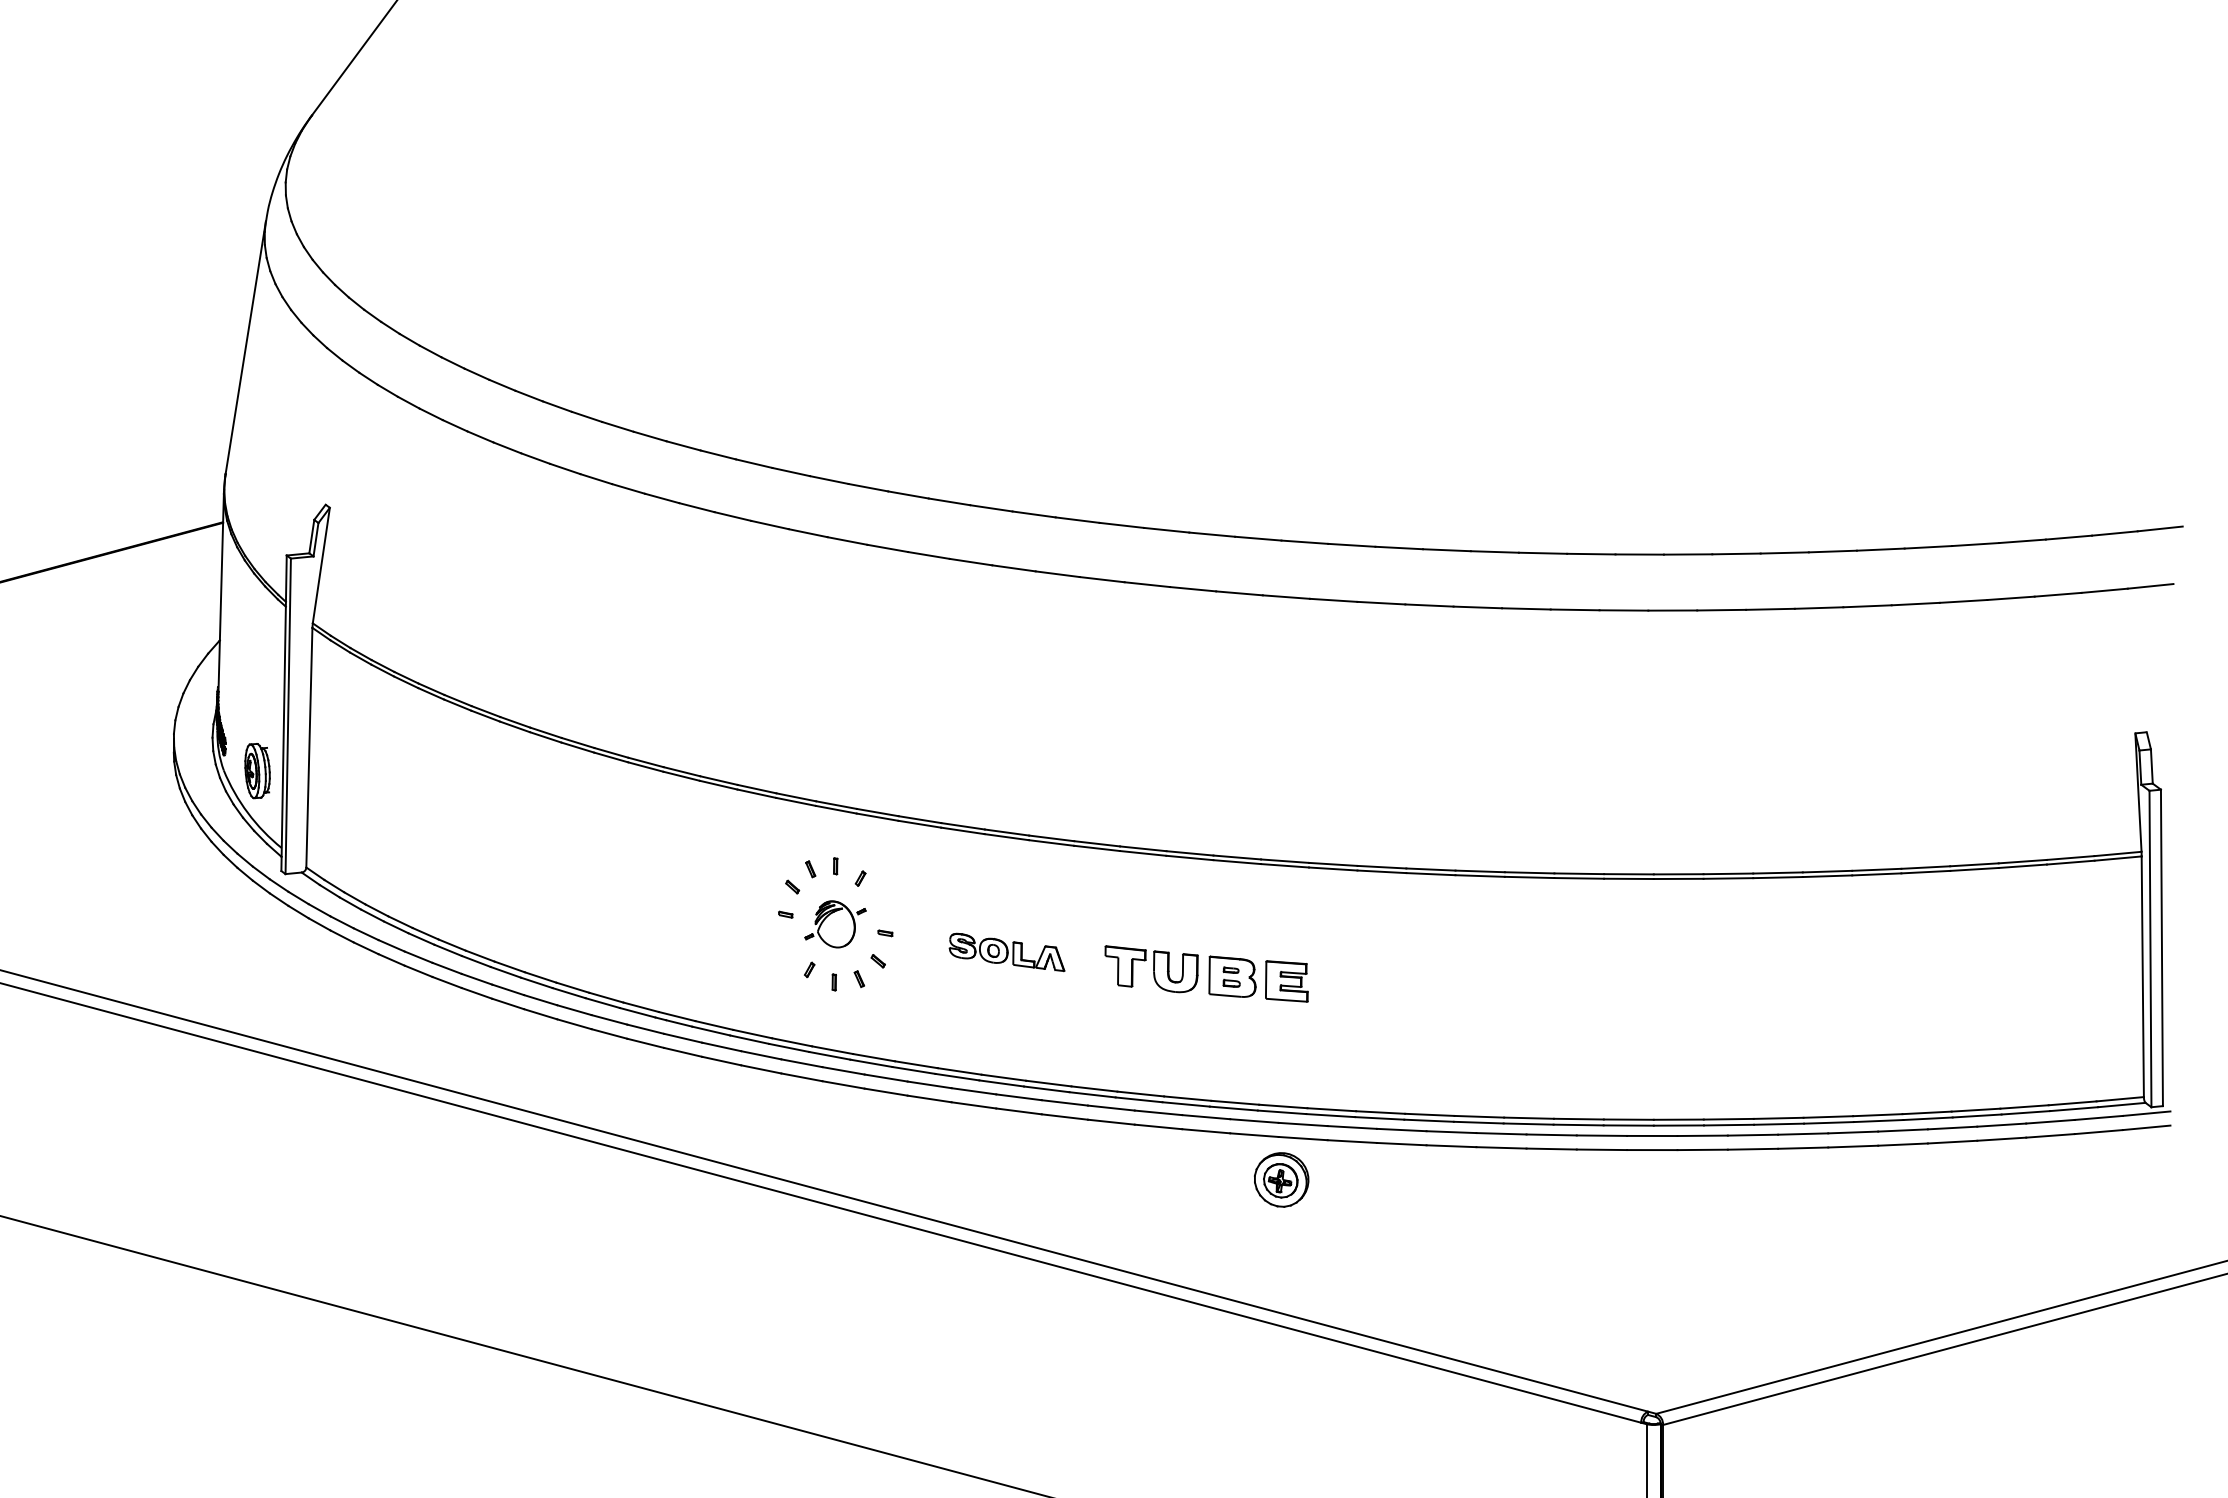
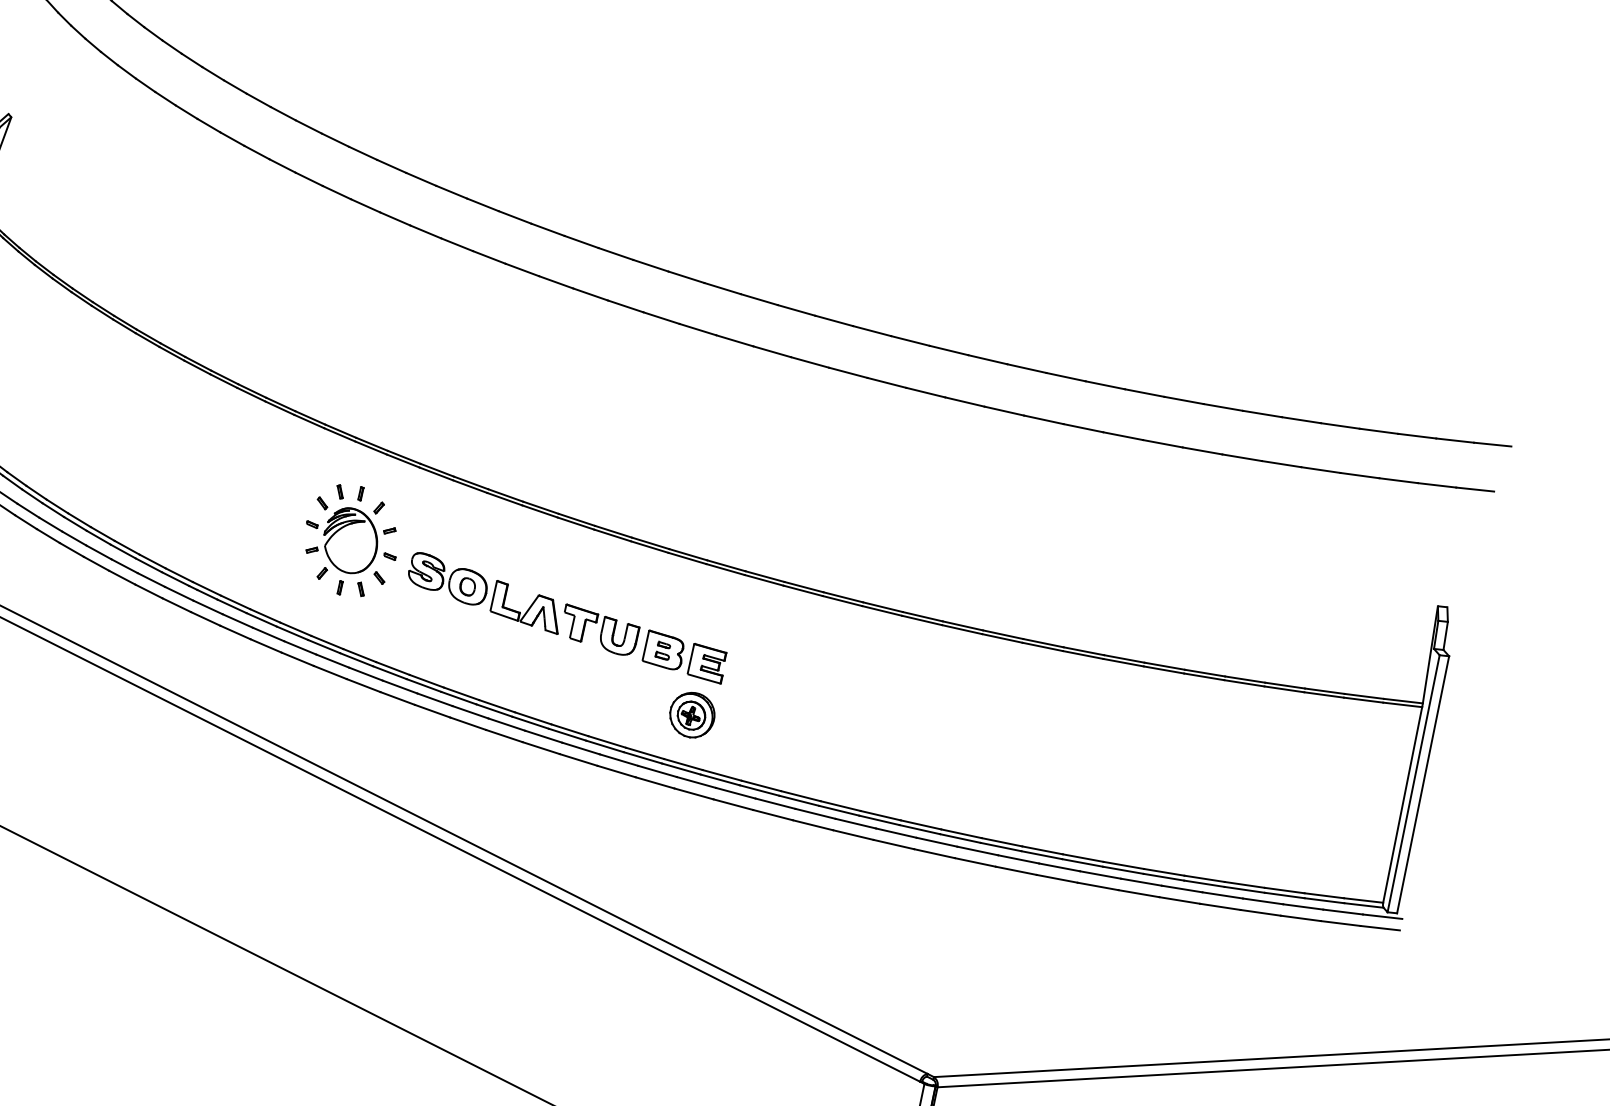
part: (835, 924) -> (350, 540), size x1.67
part: (1006, 952) -> (484, 592), size x1.67
part: (1281, 1179) -> (692, 714), moved

